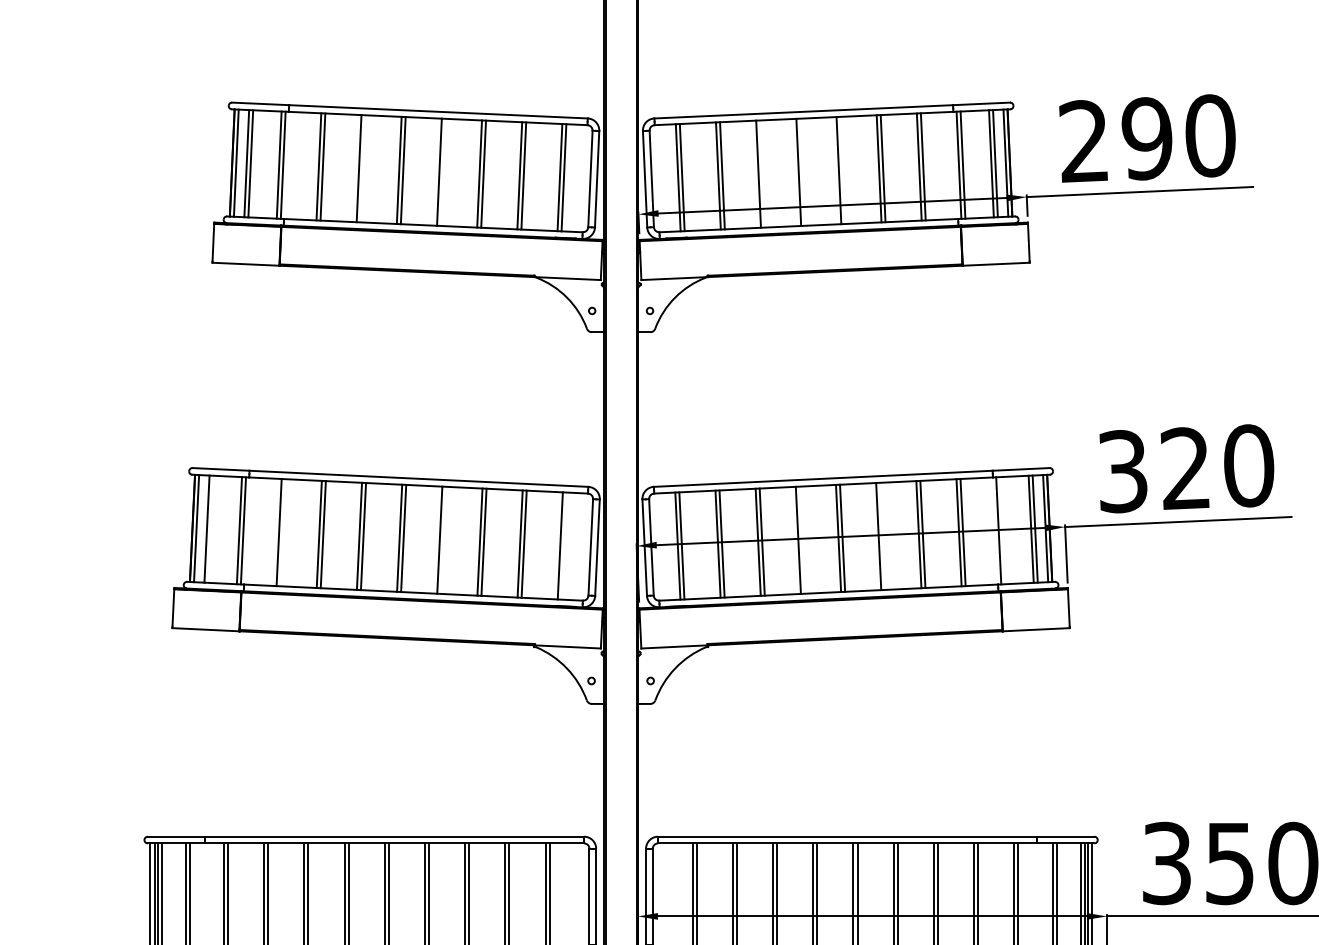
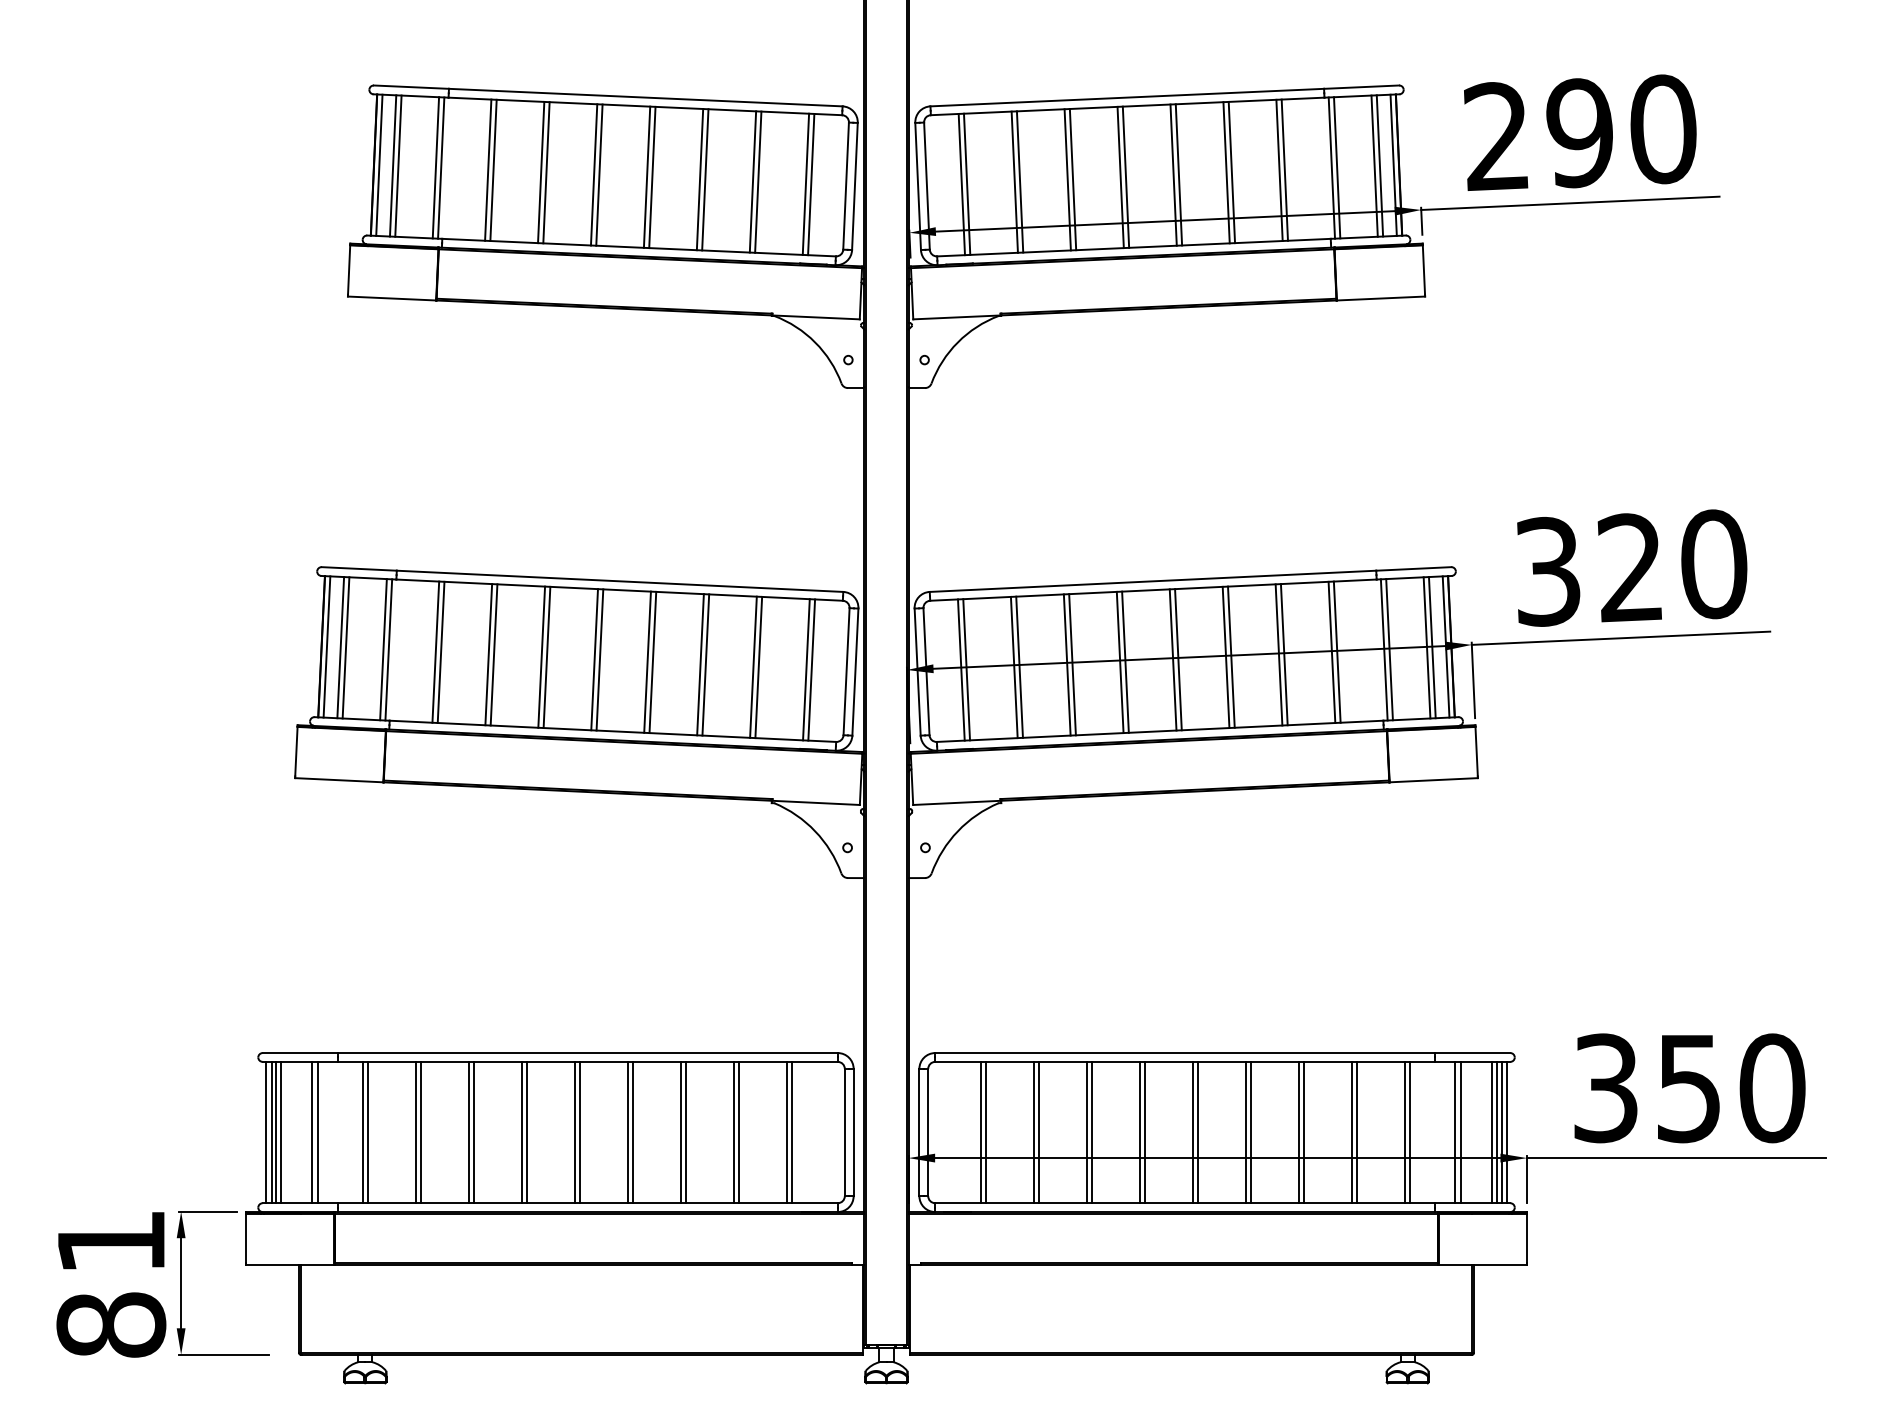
line: (363, 168) -> (546, 172), added
line: (842, 170) -> (1178, 174), added
line: (802, 171) -> (1125, 176), added
line: (443, 172) -> (652, 177), added
line: (762, 173) -> (1072, 179), added
line: (210, 529) -> (345, 647), added
line: (1002, 530) -> (1389, 649), added
line: (282, 532) -> (440, 652), added
line: (882, 535) -> (1231, 656), added
line: (802, 539) -> (1125, 661), added
line: (443, 540) -> (652, 662), added
line: (564, 545) -> (811, 669), added

